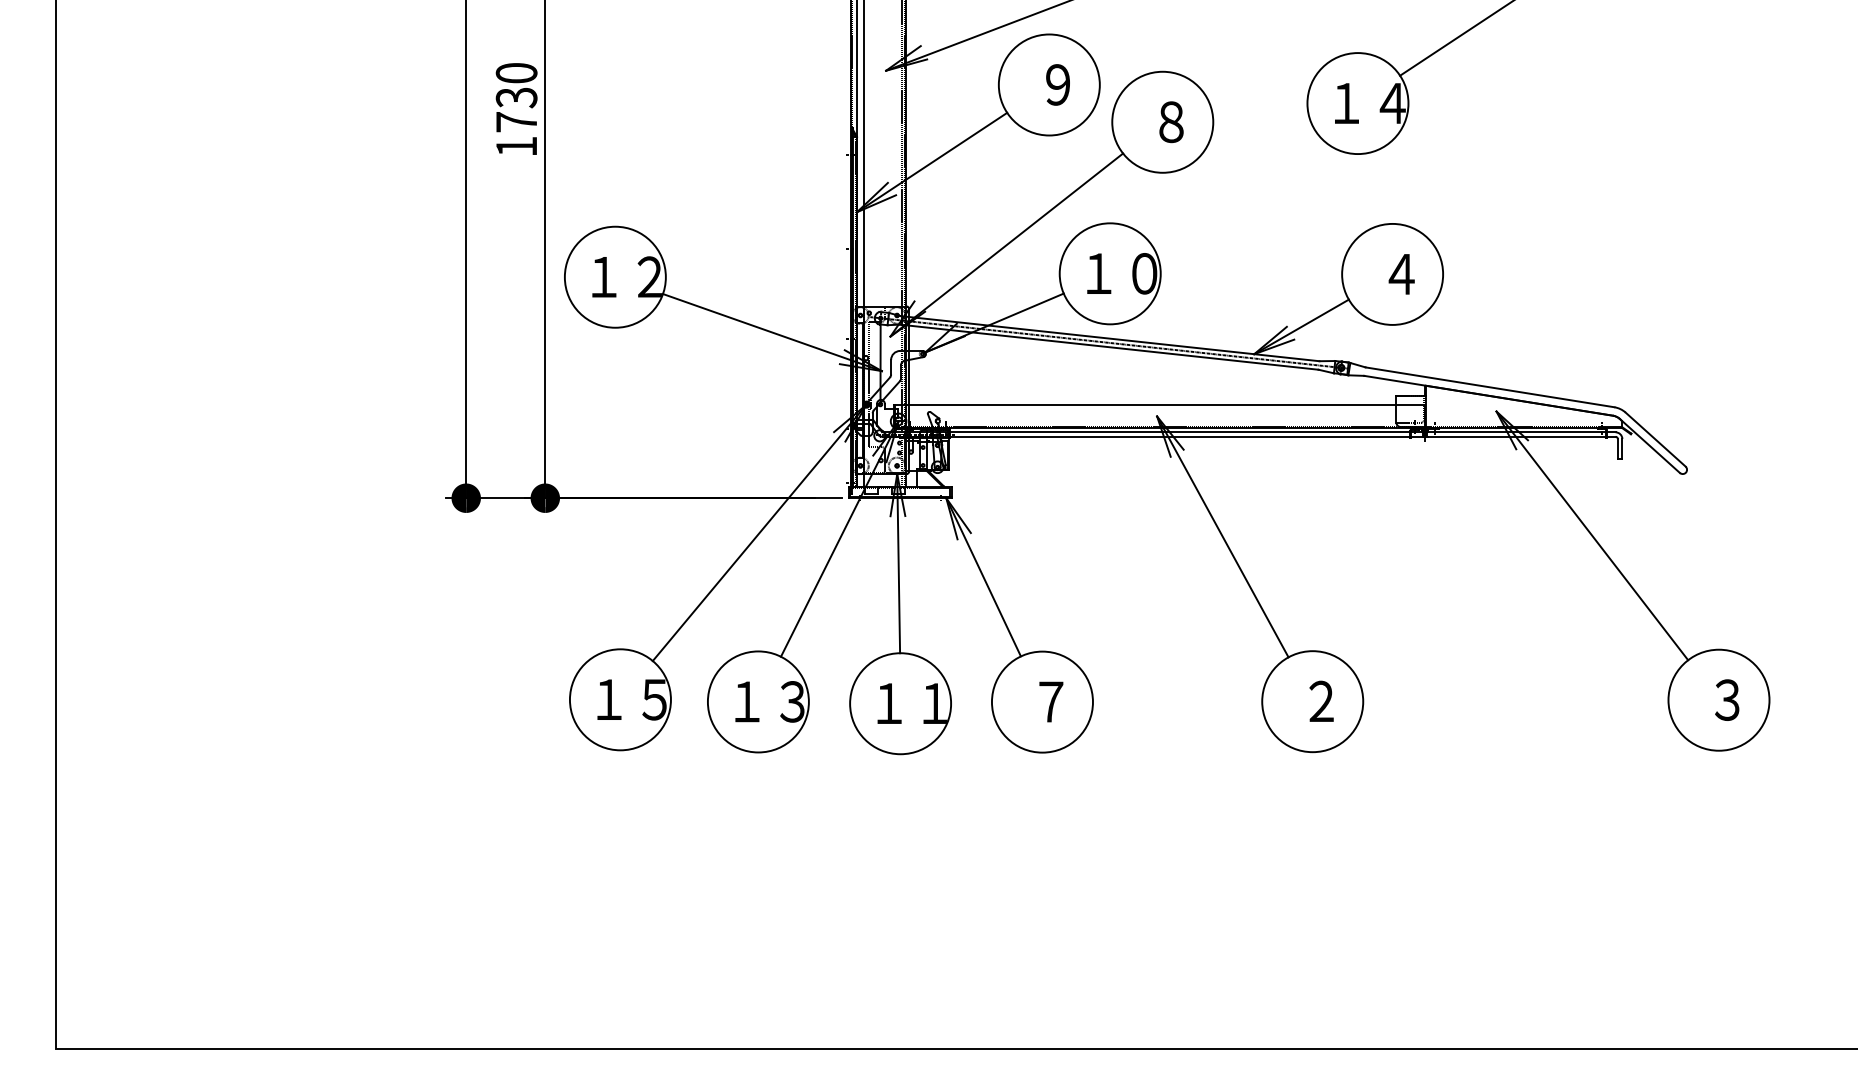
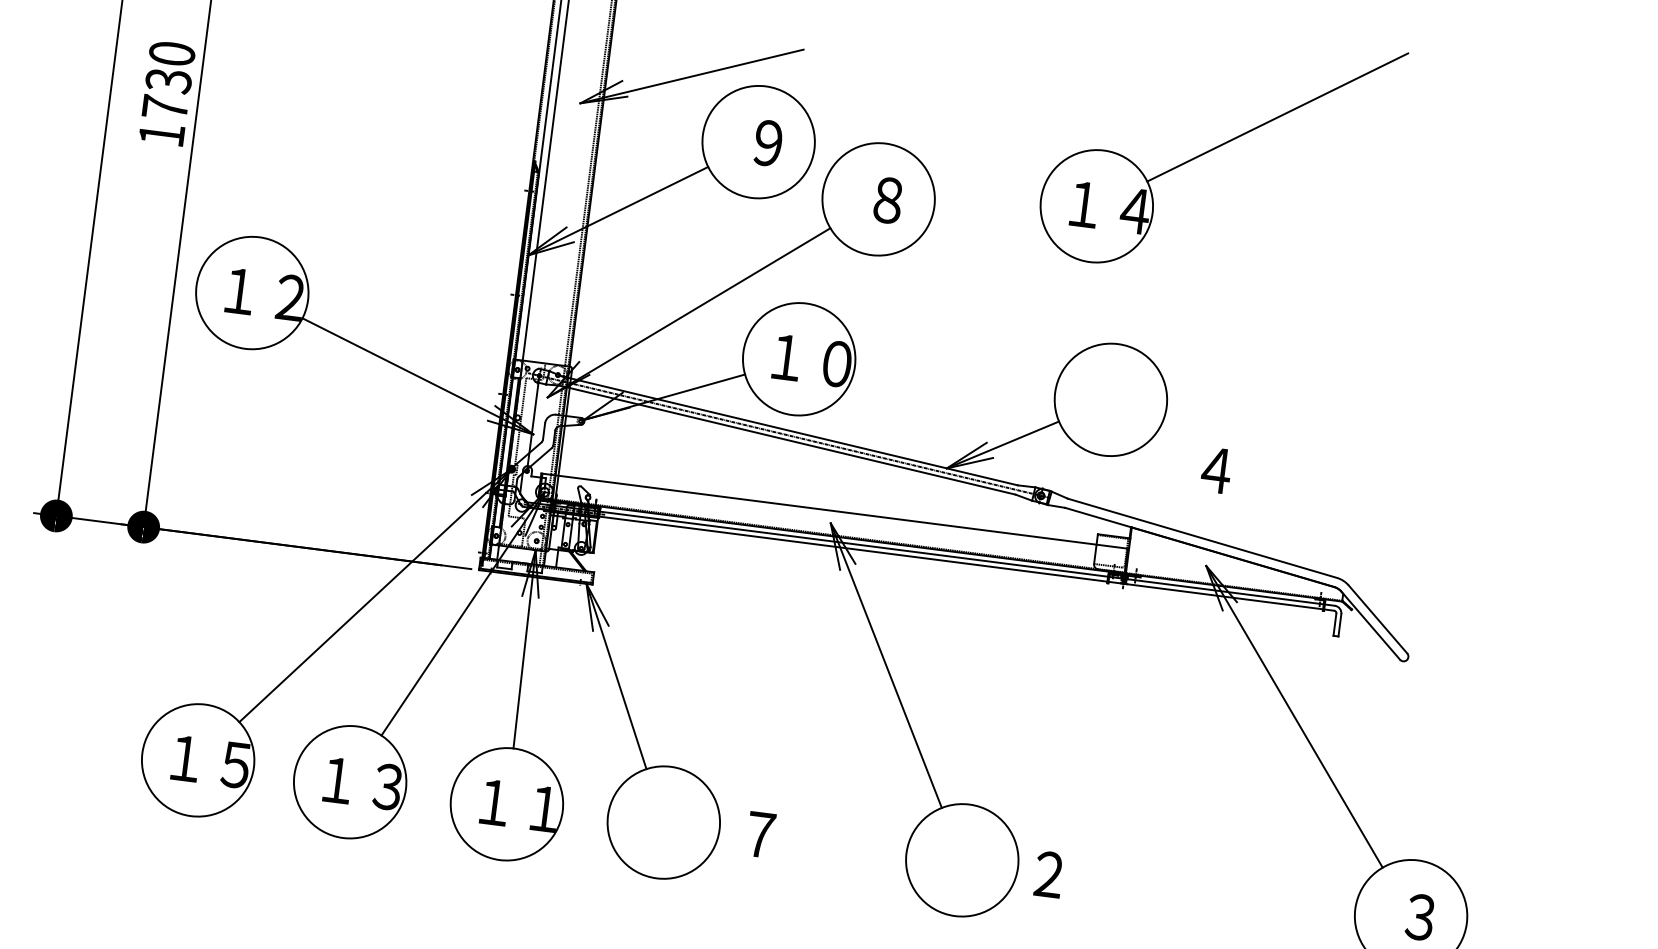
text: (1401, 274) -> (1216, 470), moved
text: (1321, 700) -> (1049, 873), moved
text: (1051, 701) -> (761, 834), moved

